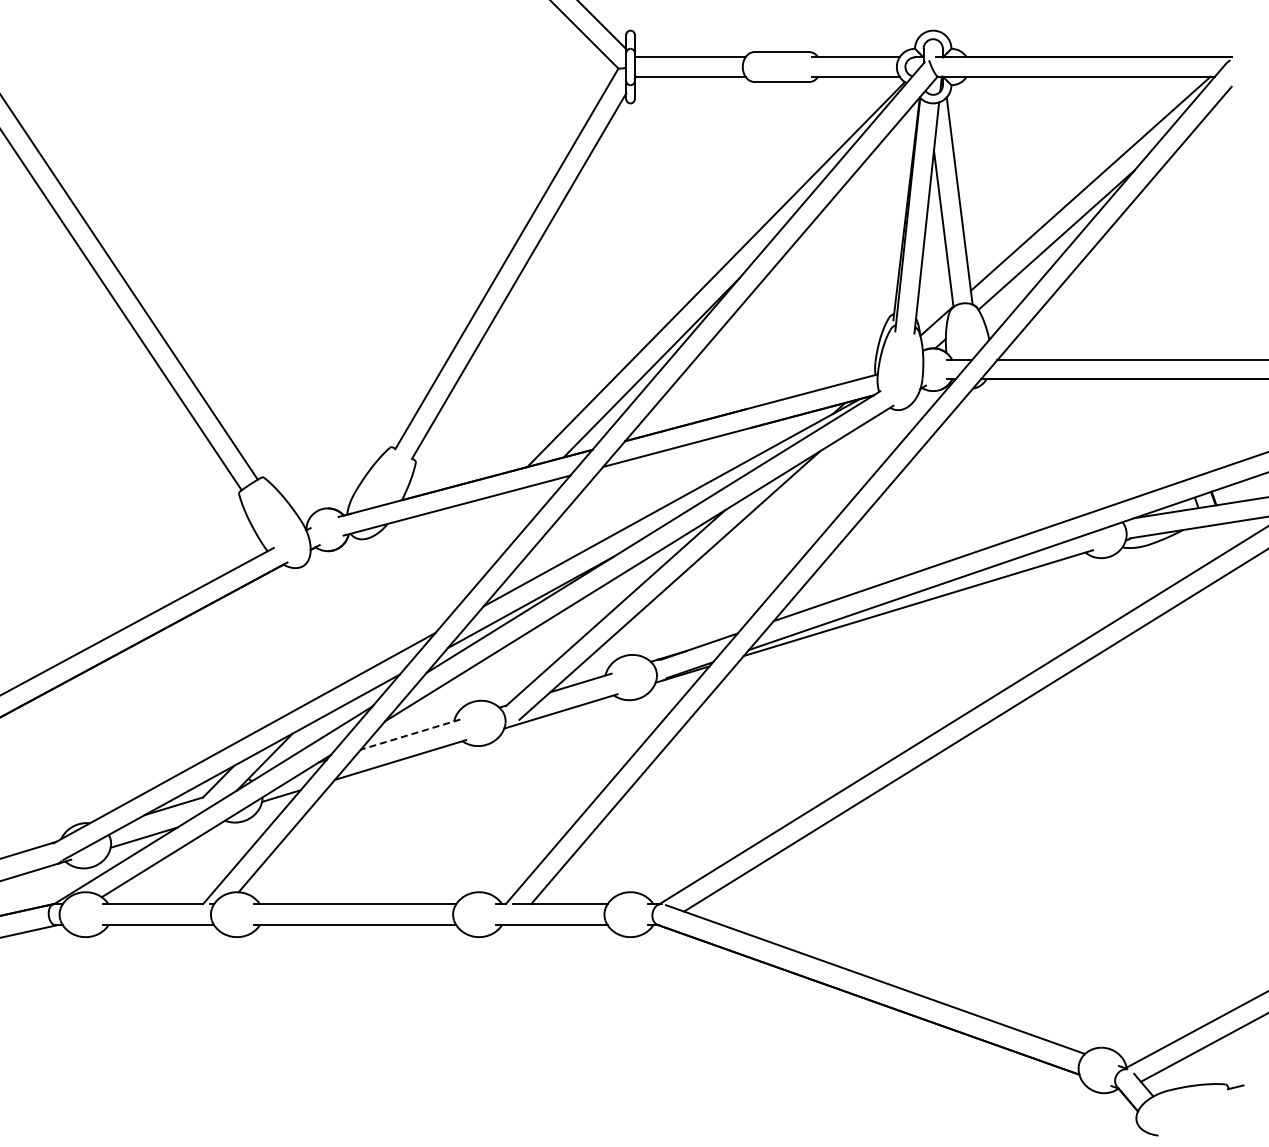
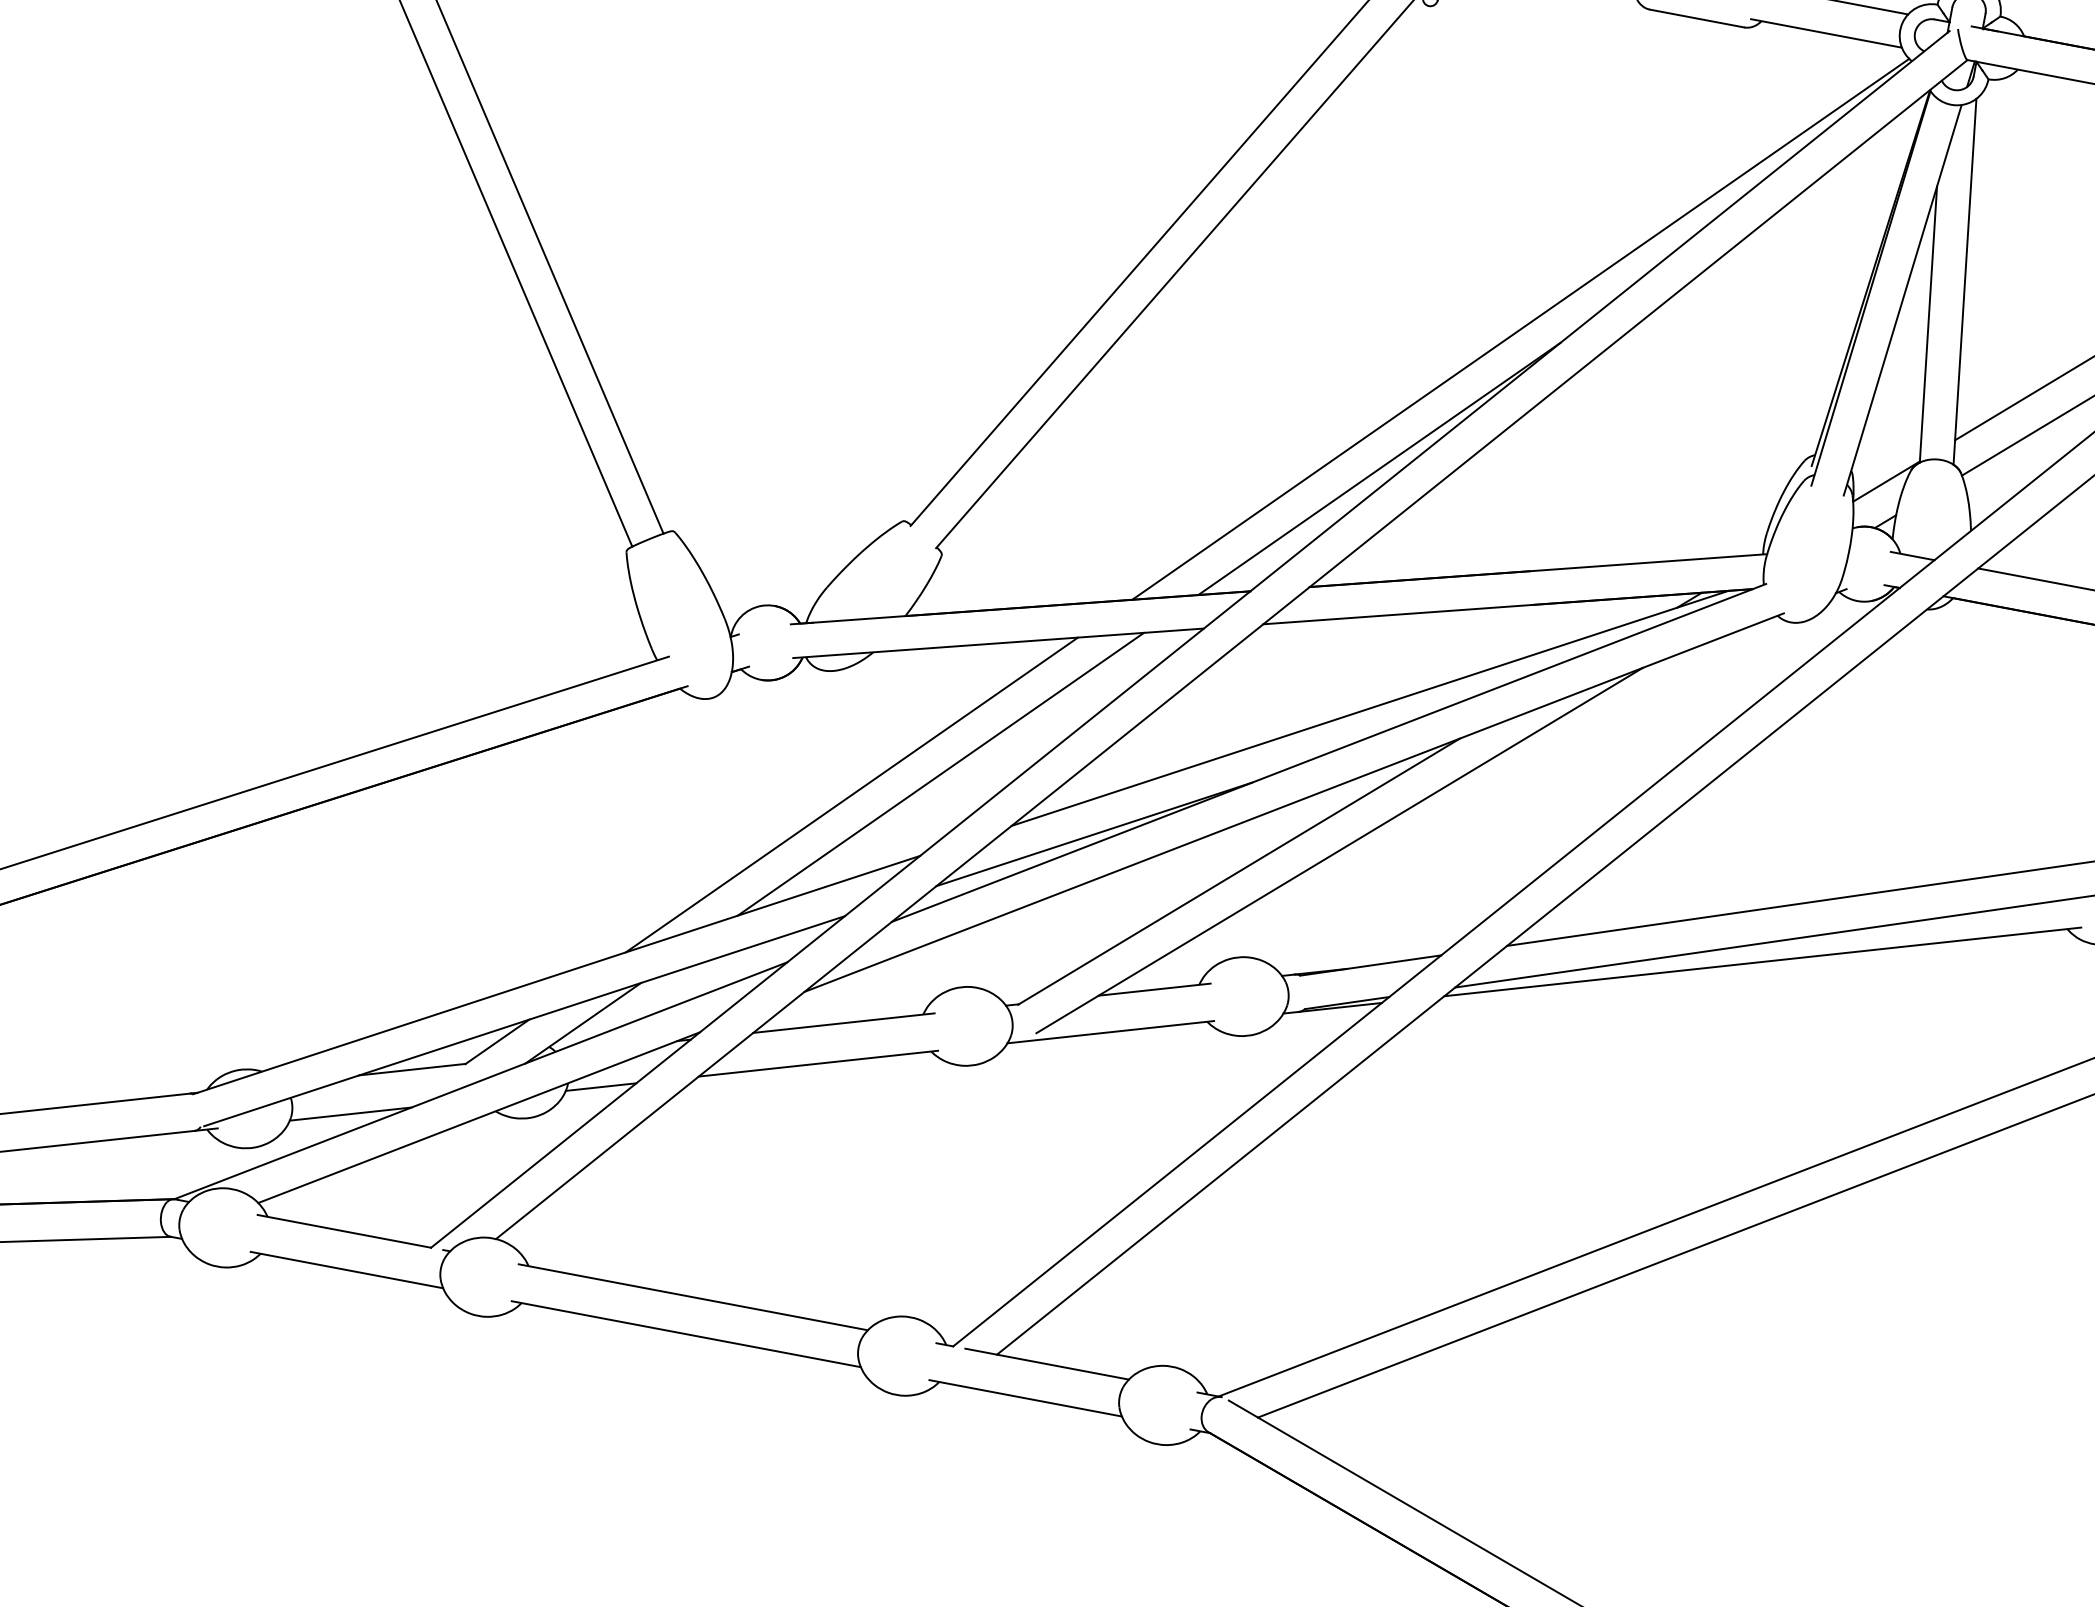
line: (438, 584) -> (941, 773), added
line: (390, 606) -> (851, 795), added
line: (410, 734) -> (843, 1022), dashed -> solid

